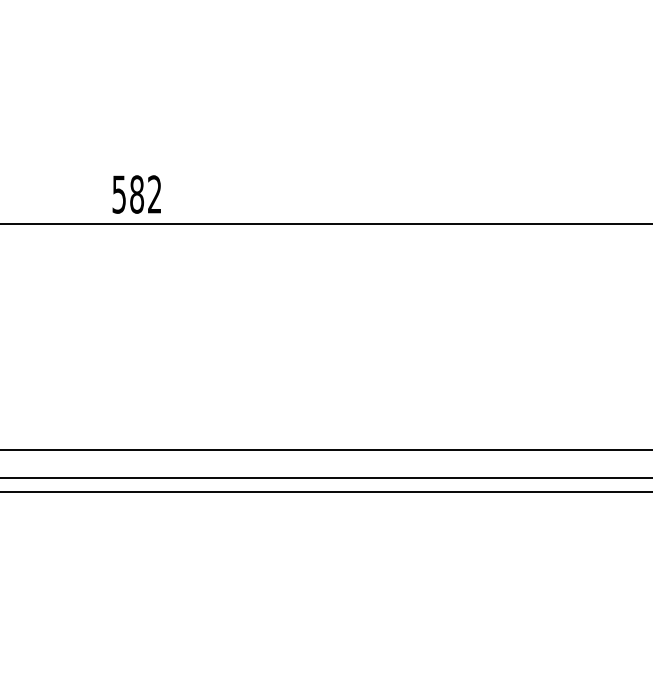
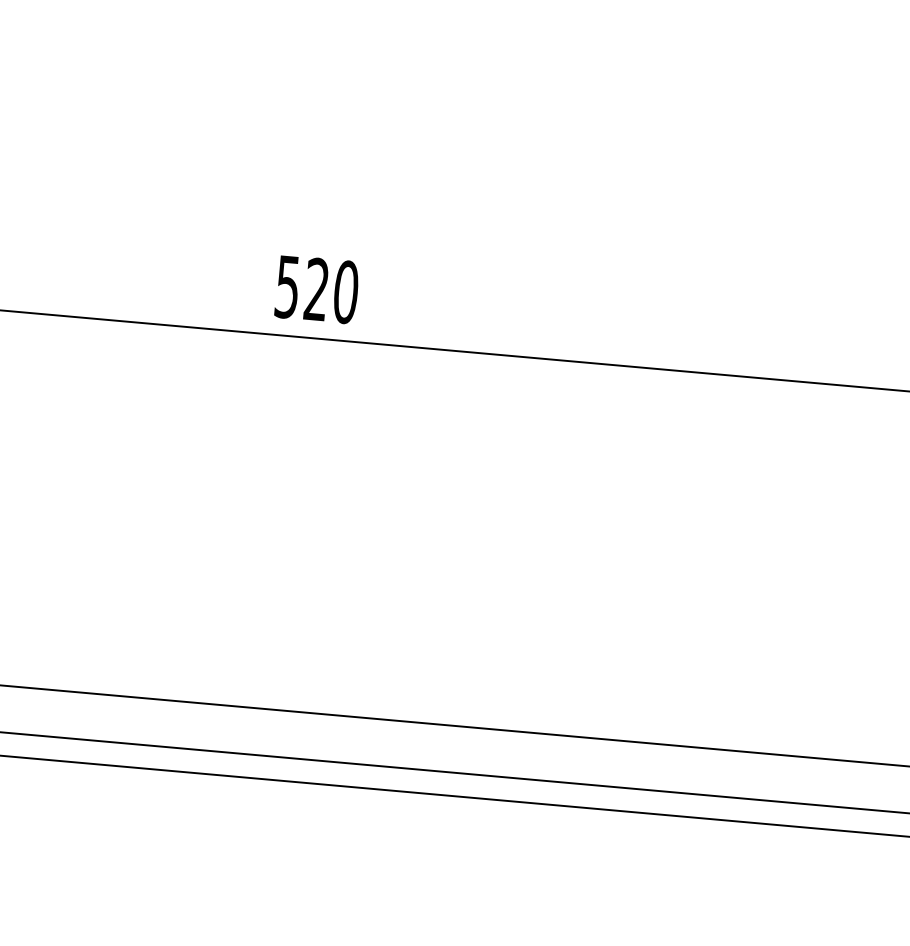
text: (145, 194) -> (330, 290), 582 -> 520

